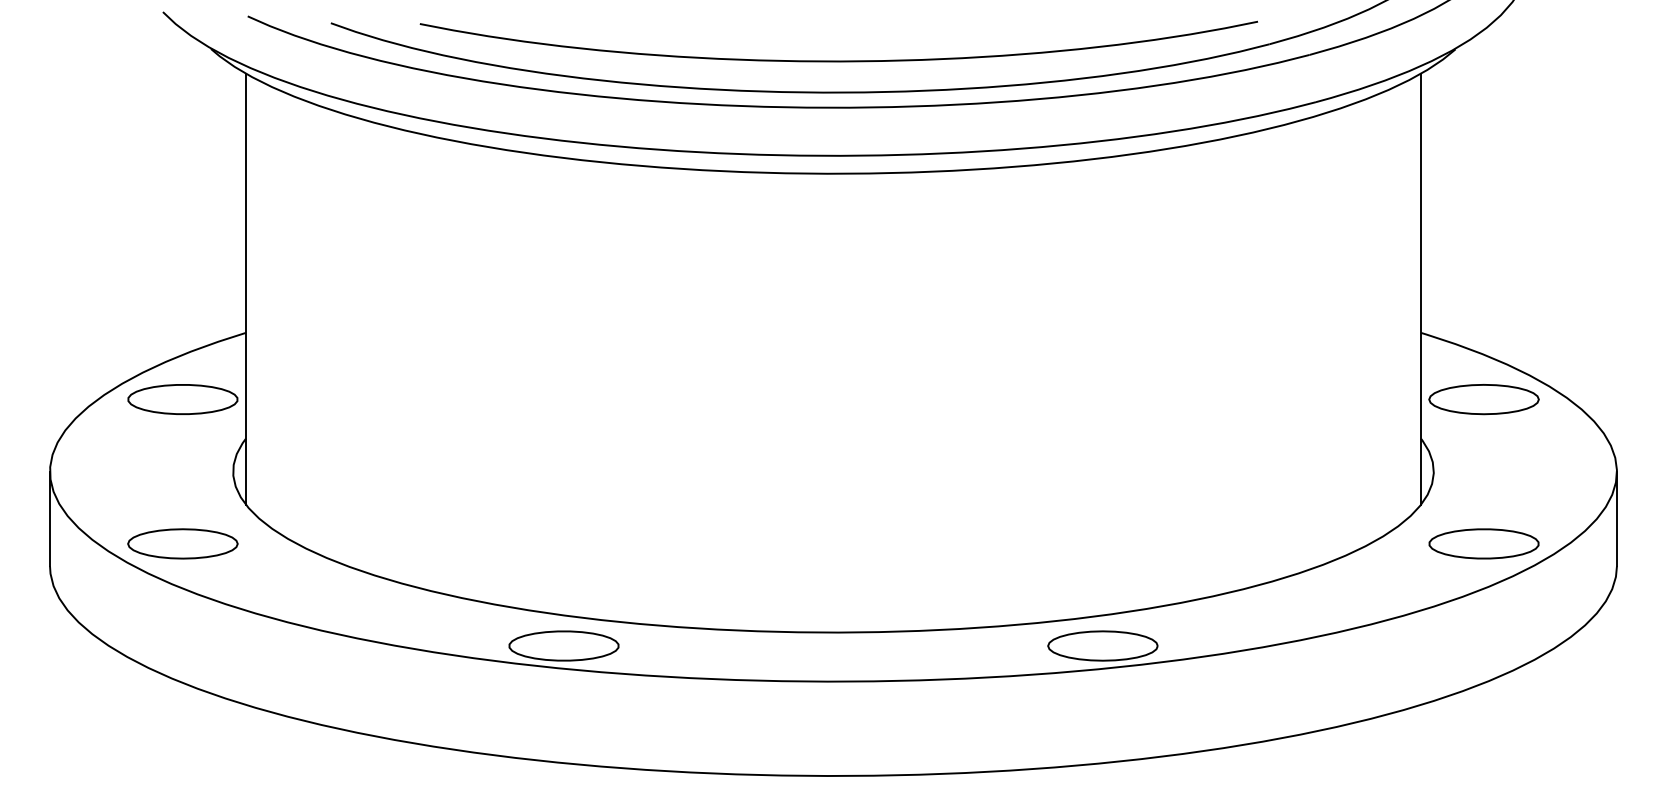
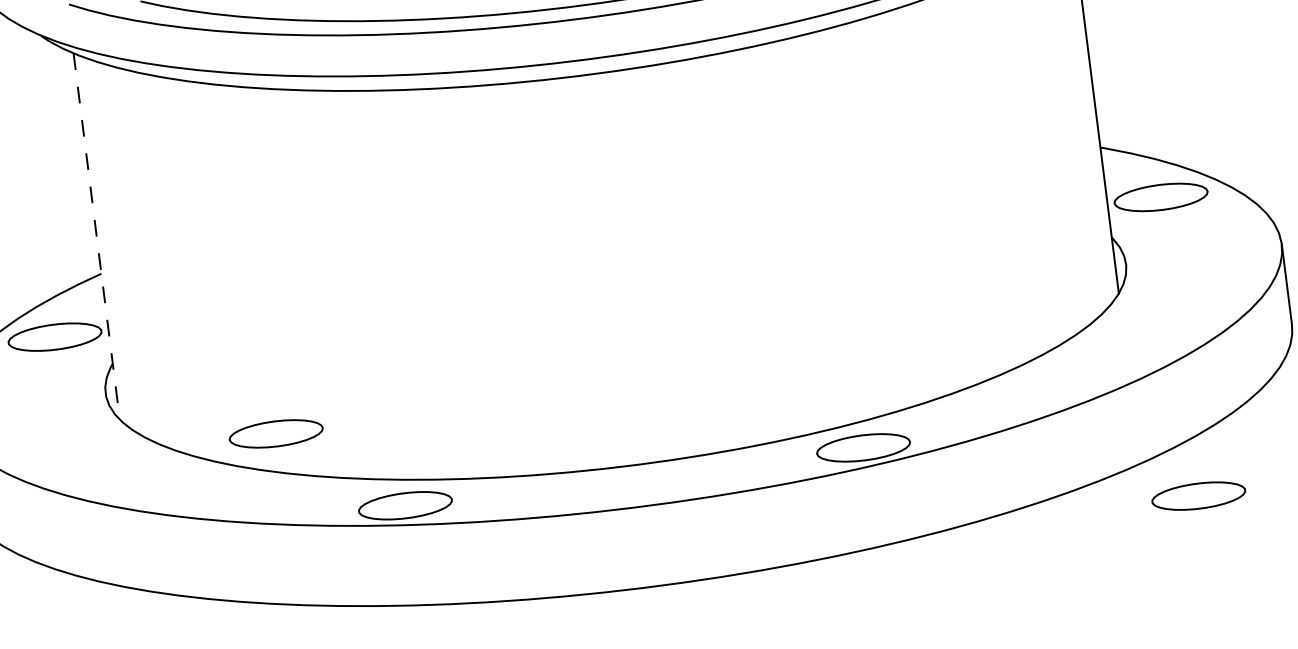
line: (245, 289) -> (96, 236), solid -> dashed
part: (182, 543) -> (275, 433), moved
part: (1483, 543) -> (1198, 495), moved

